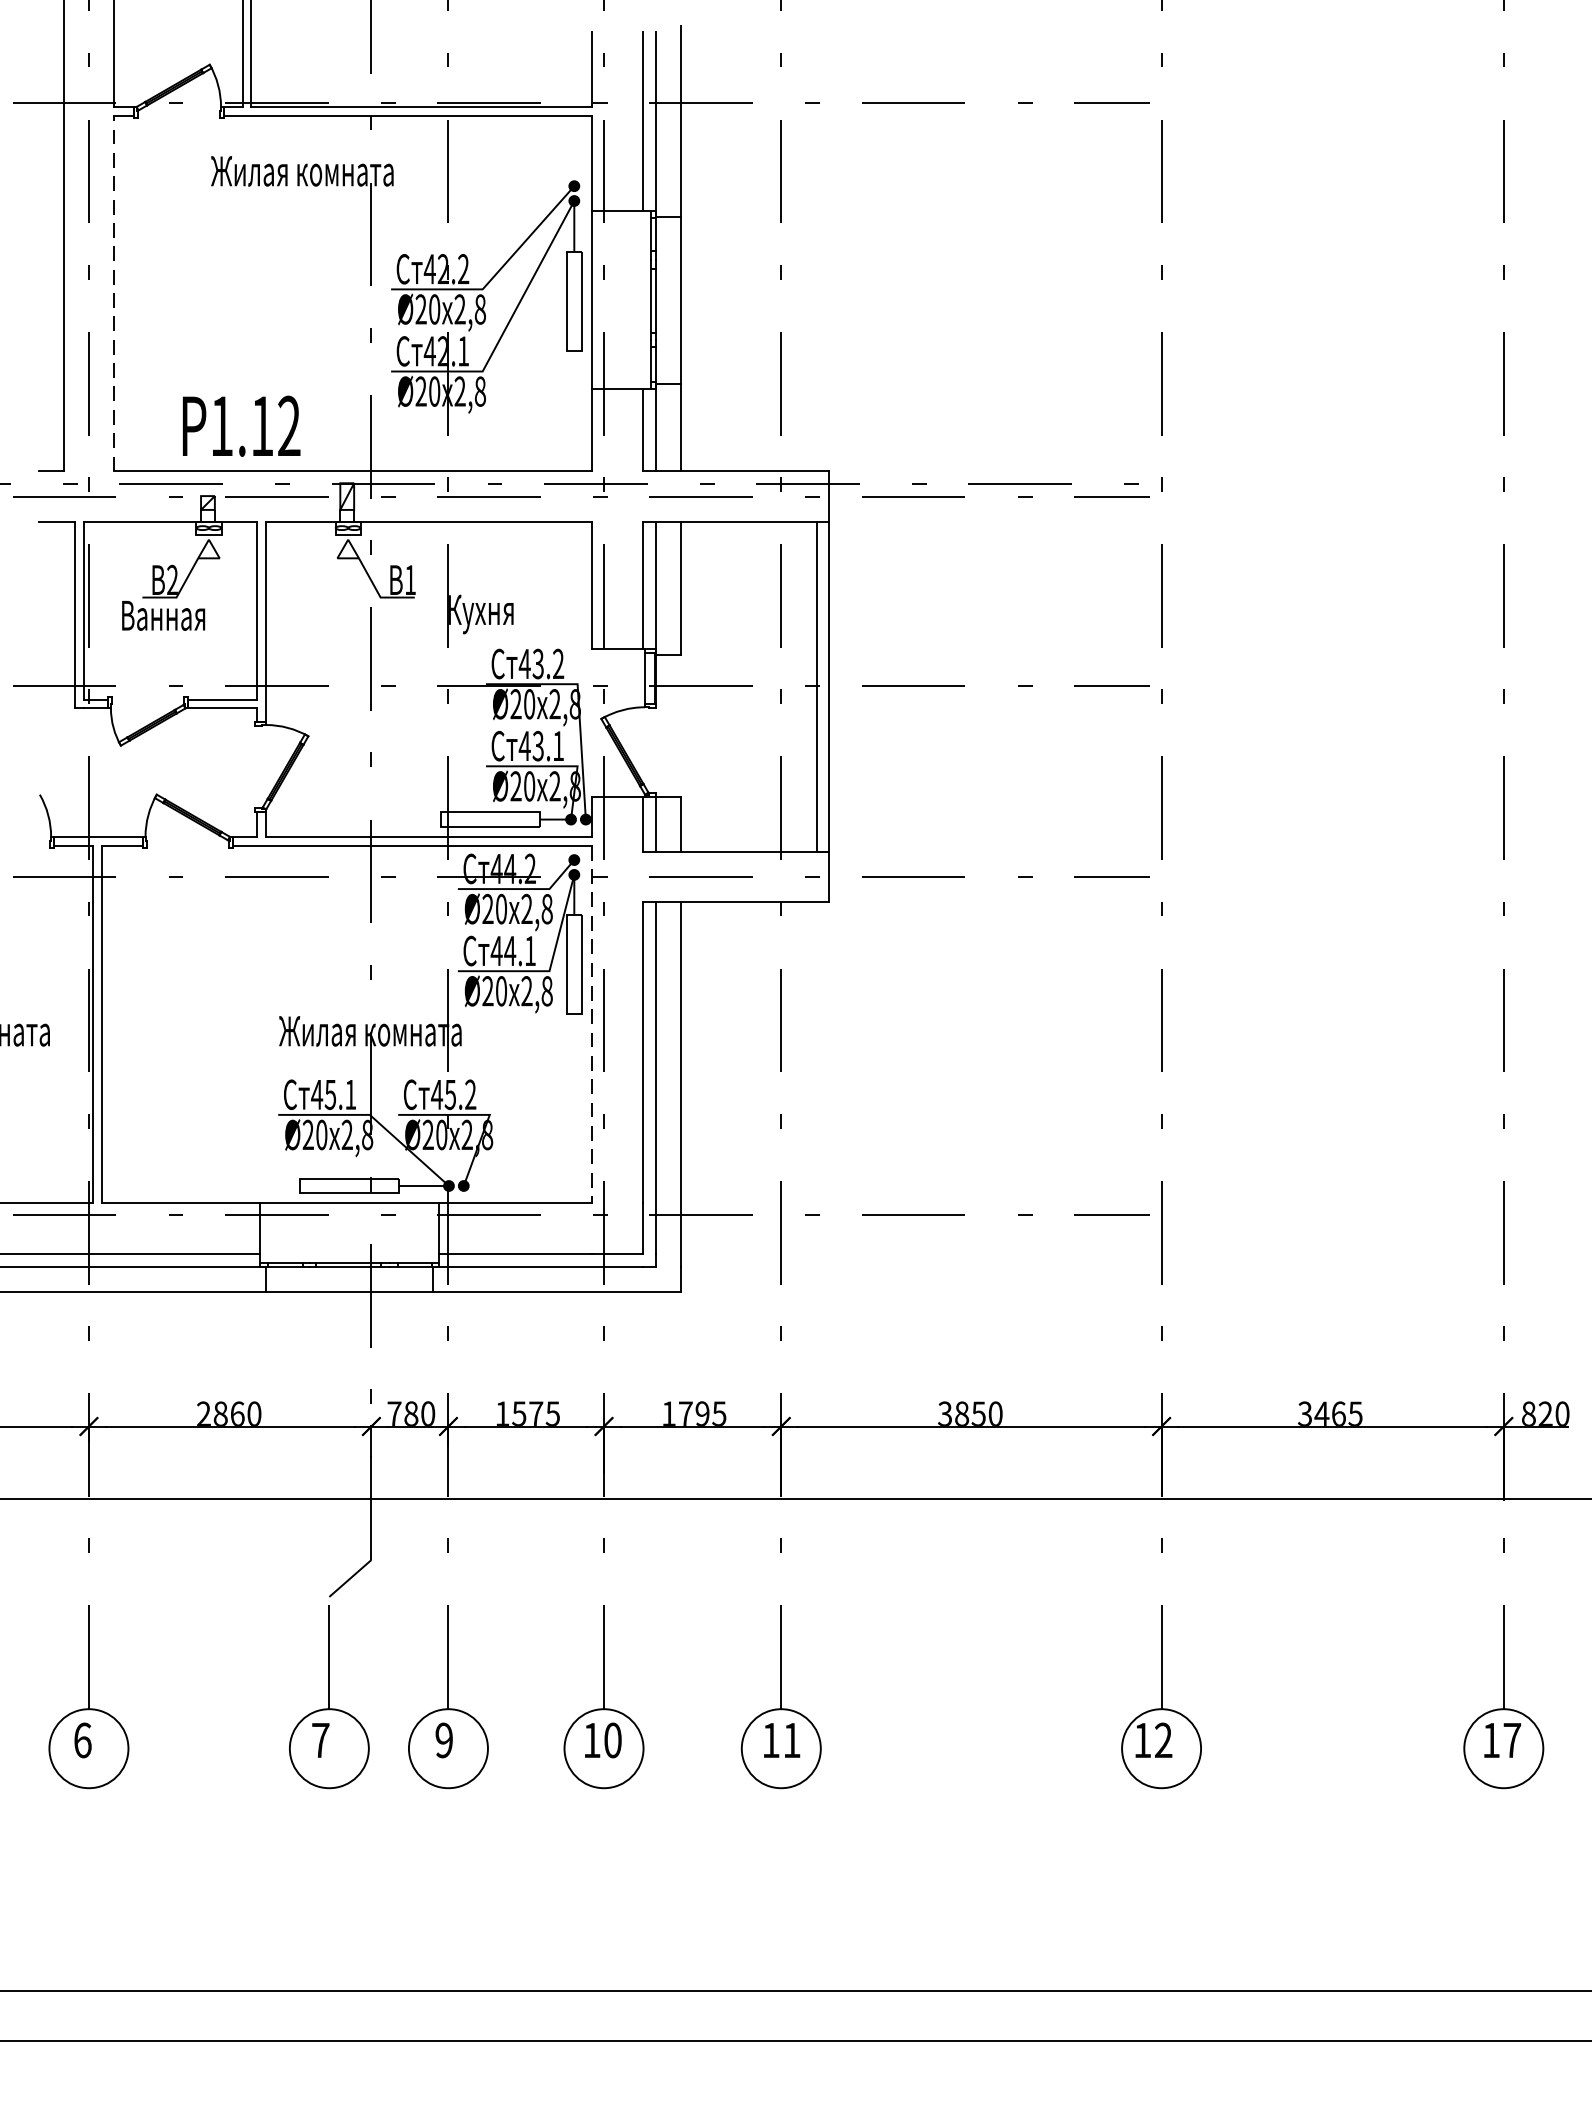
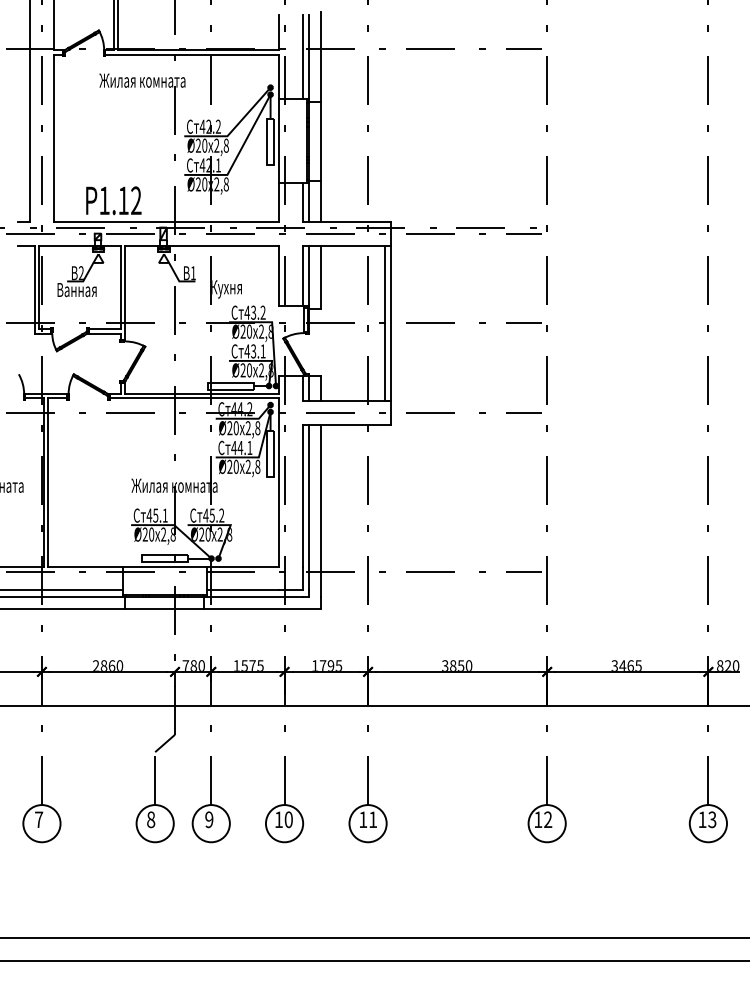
line: (113, 294) -> (53, 138), dashed -> solid
line: (591, 1026) -> (278, 483), dashed -> solid
text: (83, 1739) -> (39, 819), 6 -> 7
text: (321, 1739) -> (151, 819), 7 -> 8
text: (1512, 1739) -> (712, 819), 17 -> 13

